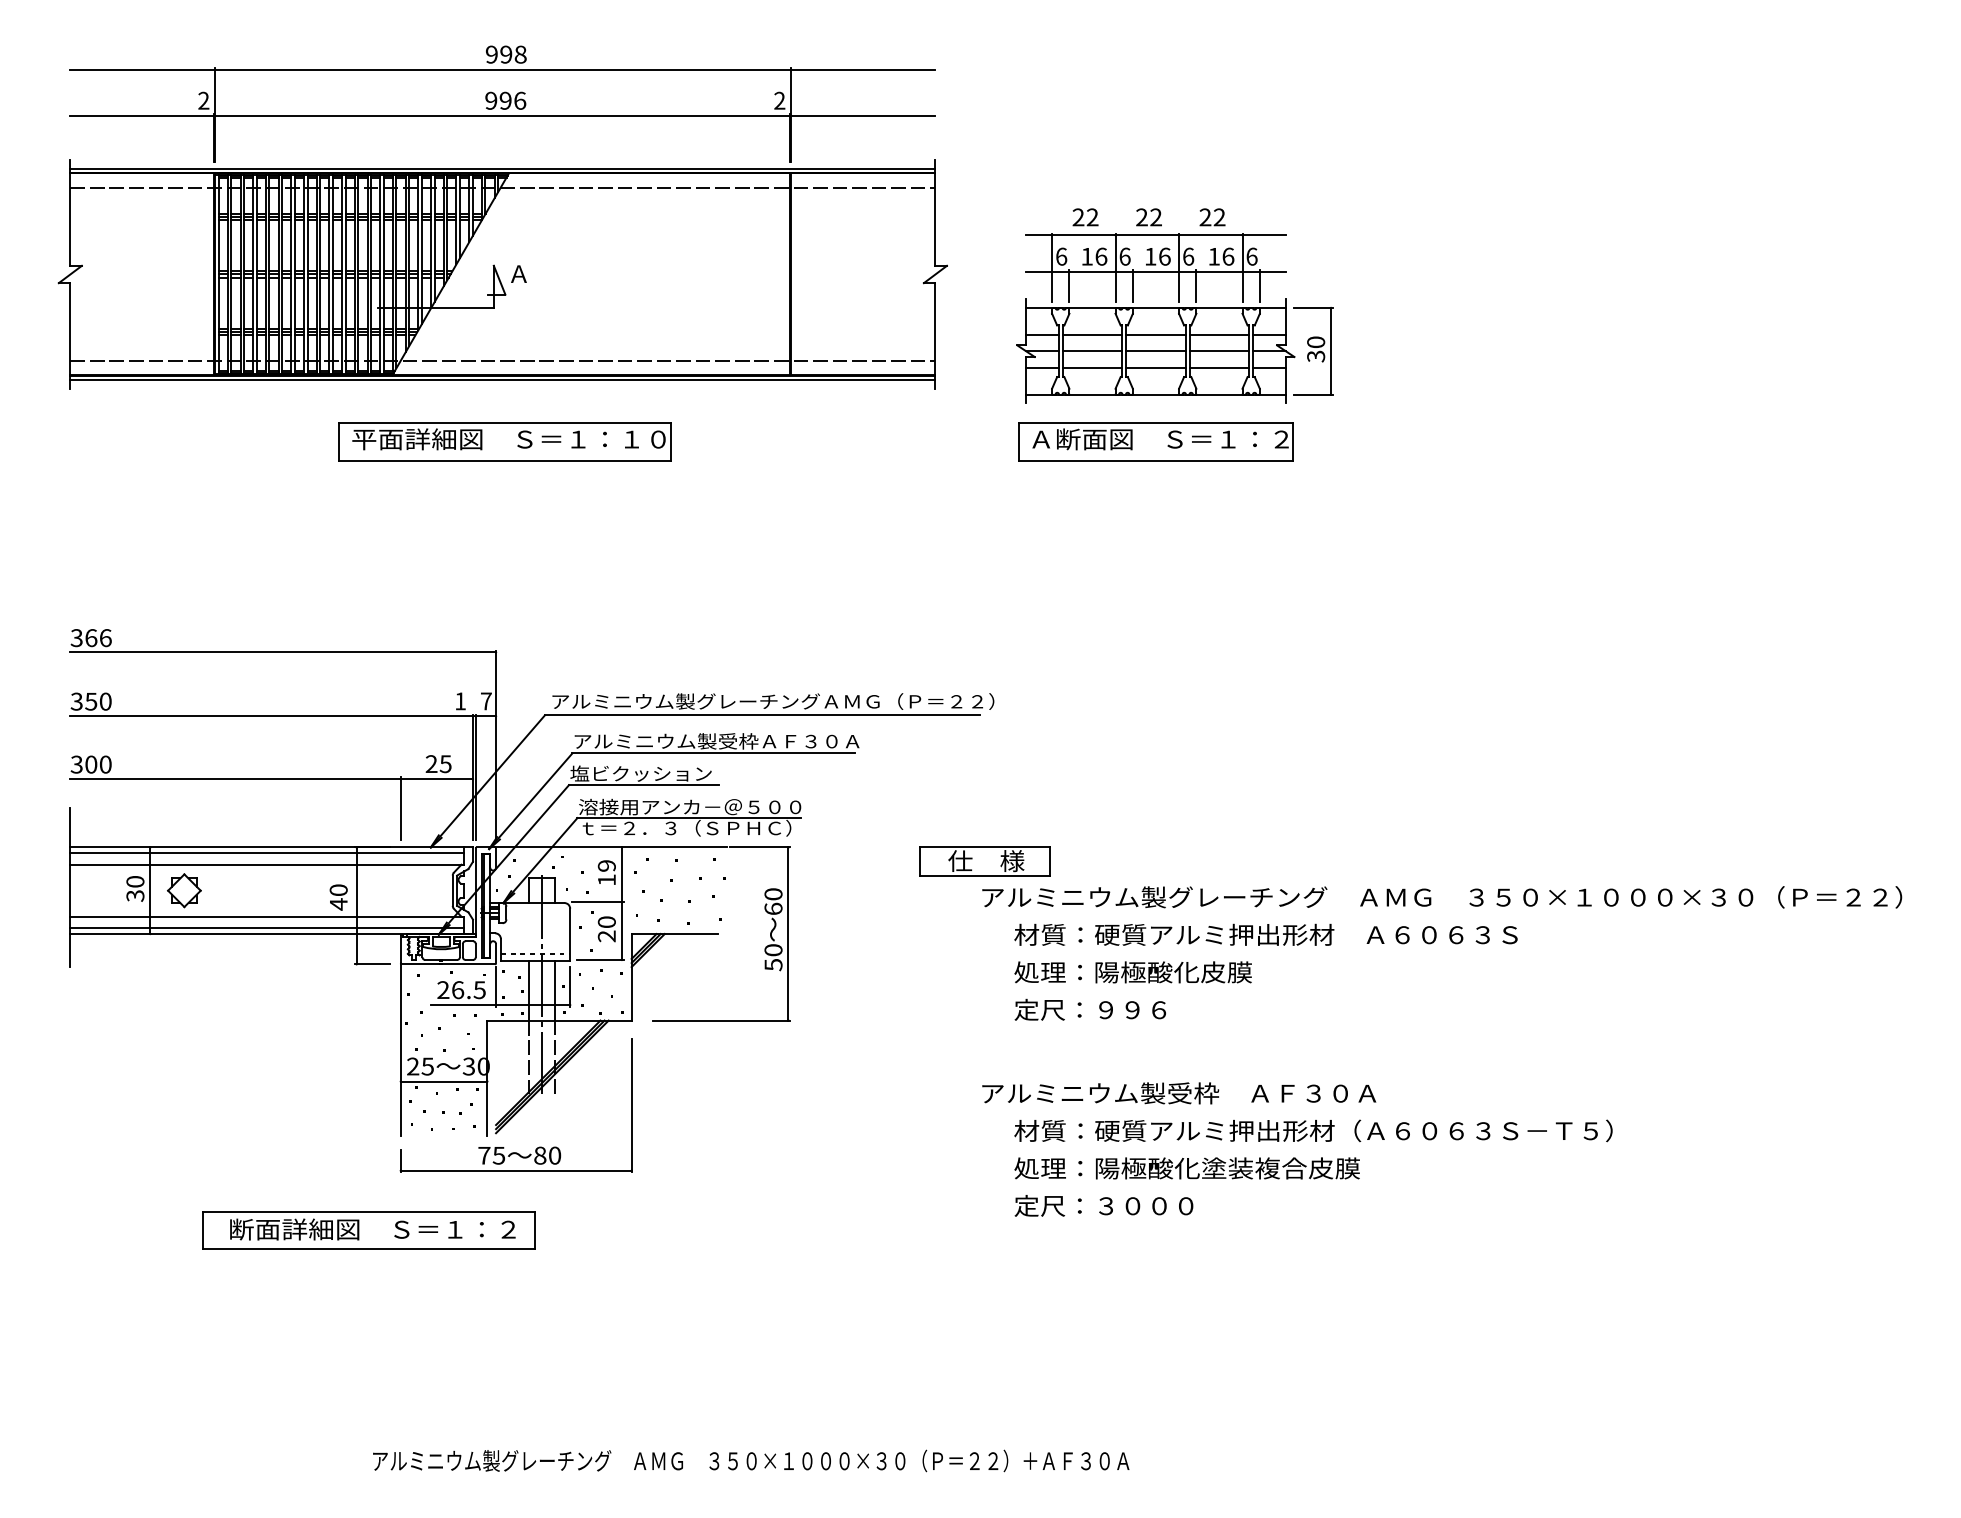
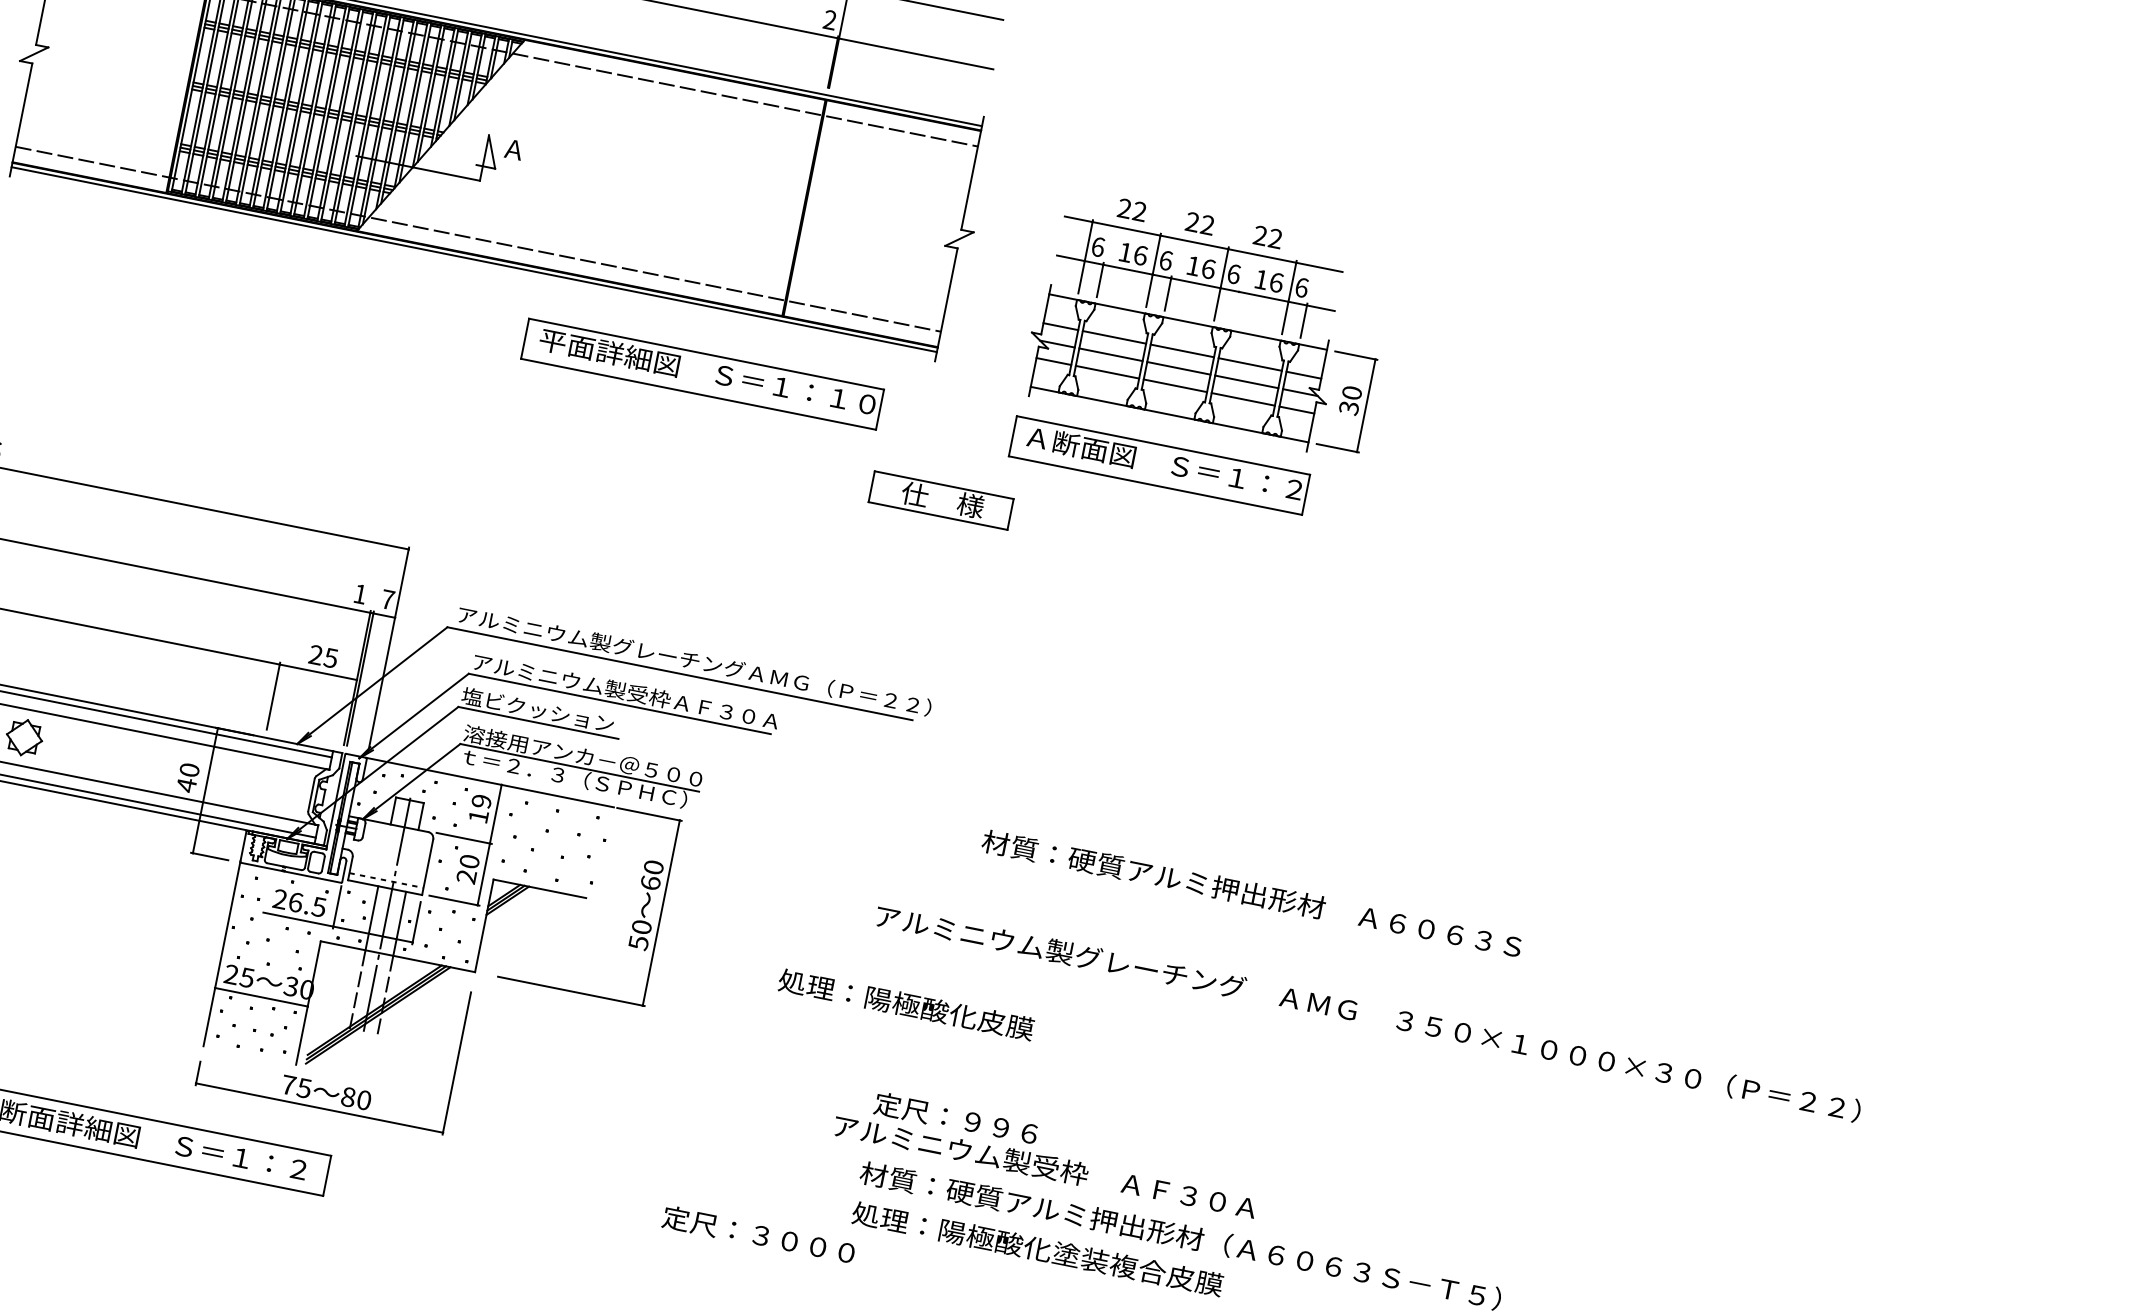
line: (1196, 285) -> (1236, 306), removed
part: (504, 441) -> (702, 373), moved
part: (984, 861) -> (940, 500), moved
text: (1265, 934) -> (1251, 893), moved
text: (1132, 972) -> (905, 1004), moved
text: (1089, 1009) -> (955, 1118), moved
text: (1103, 1205) -> (758, 1234), moved

